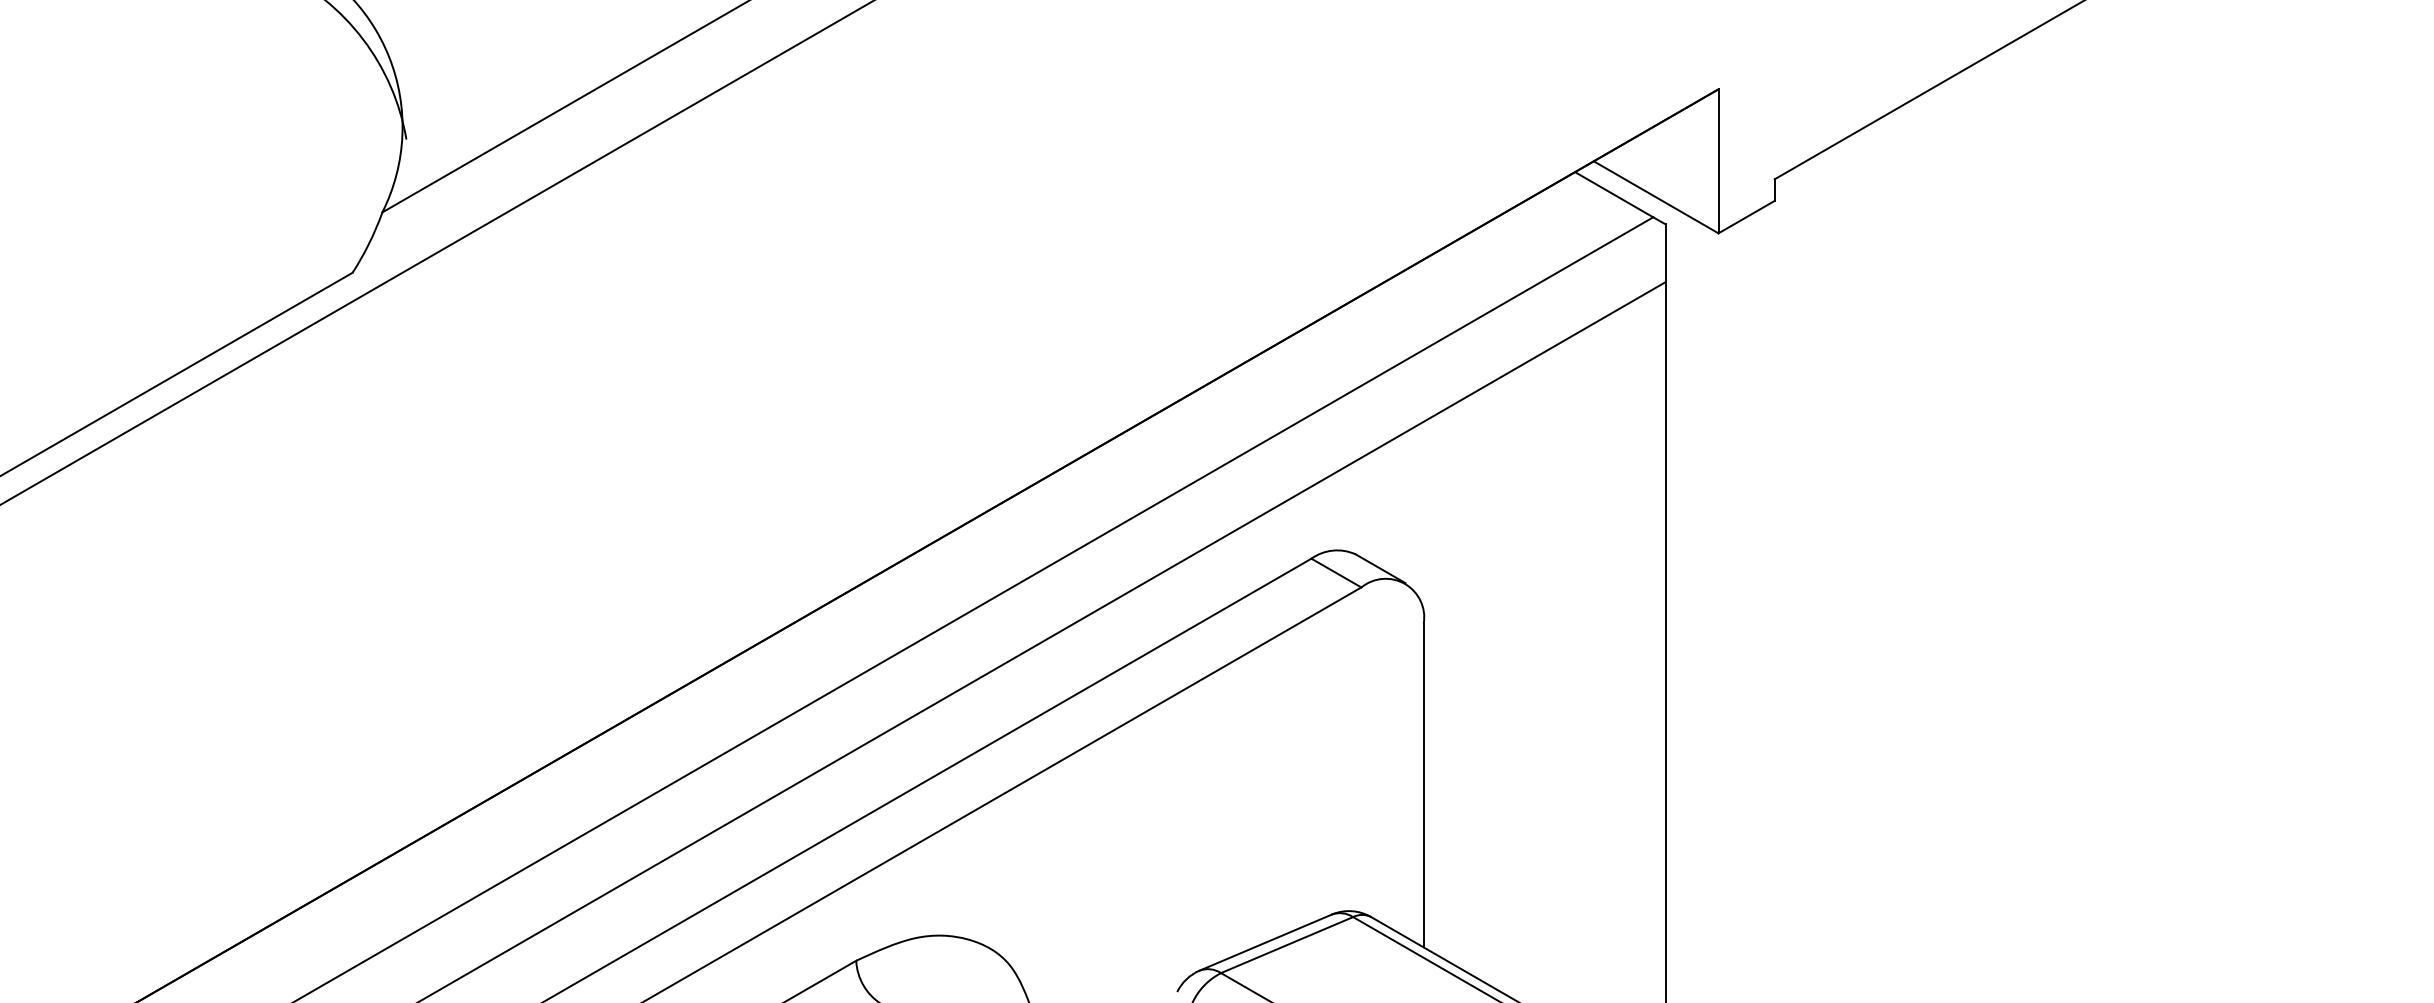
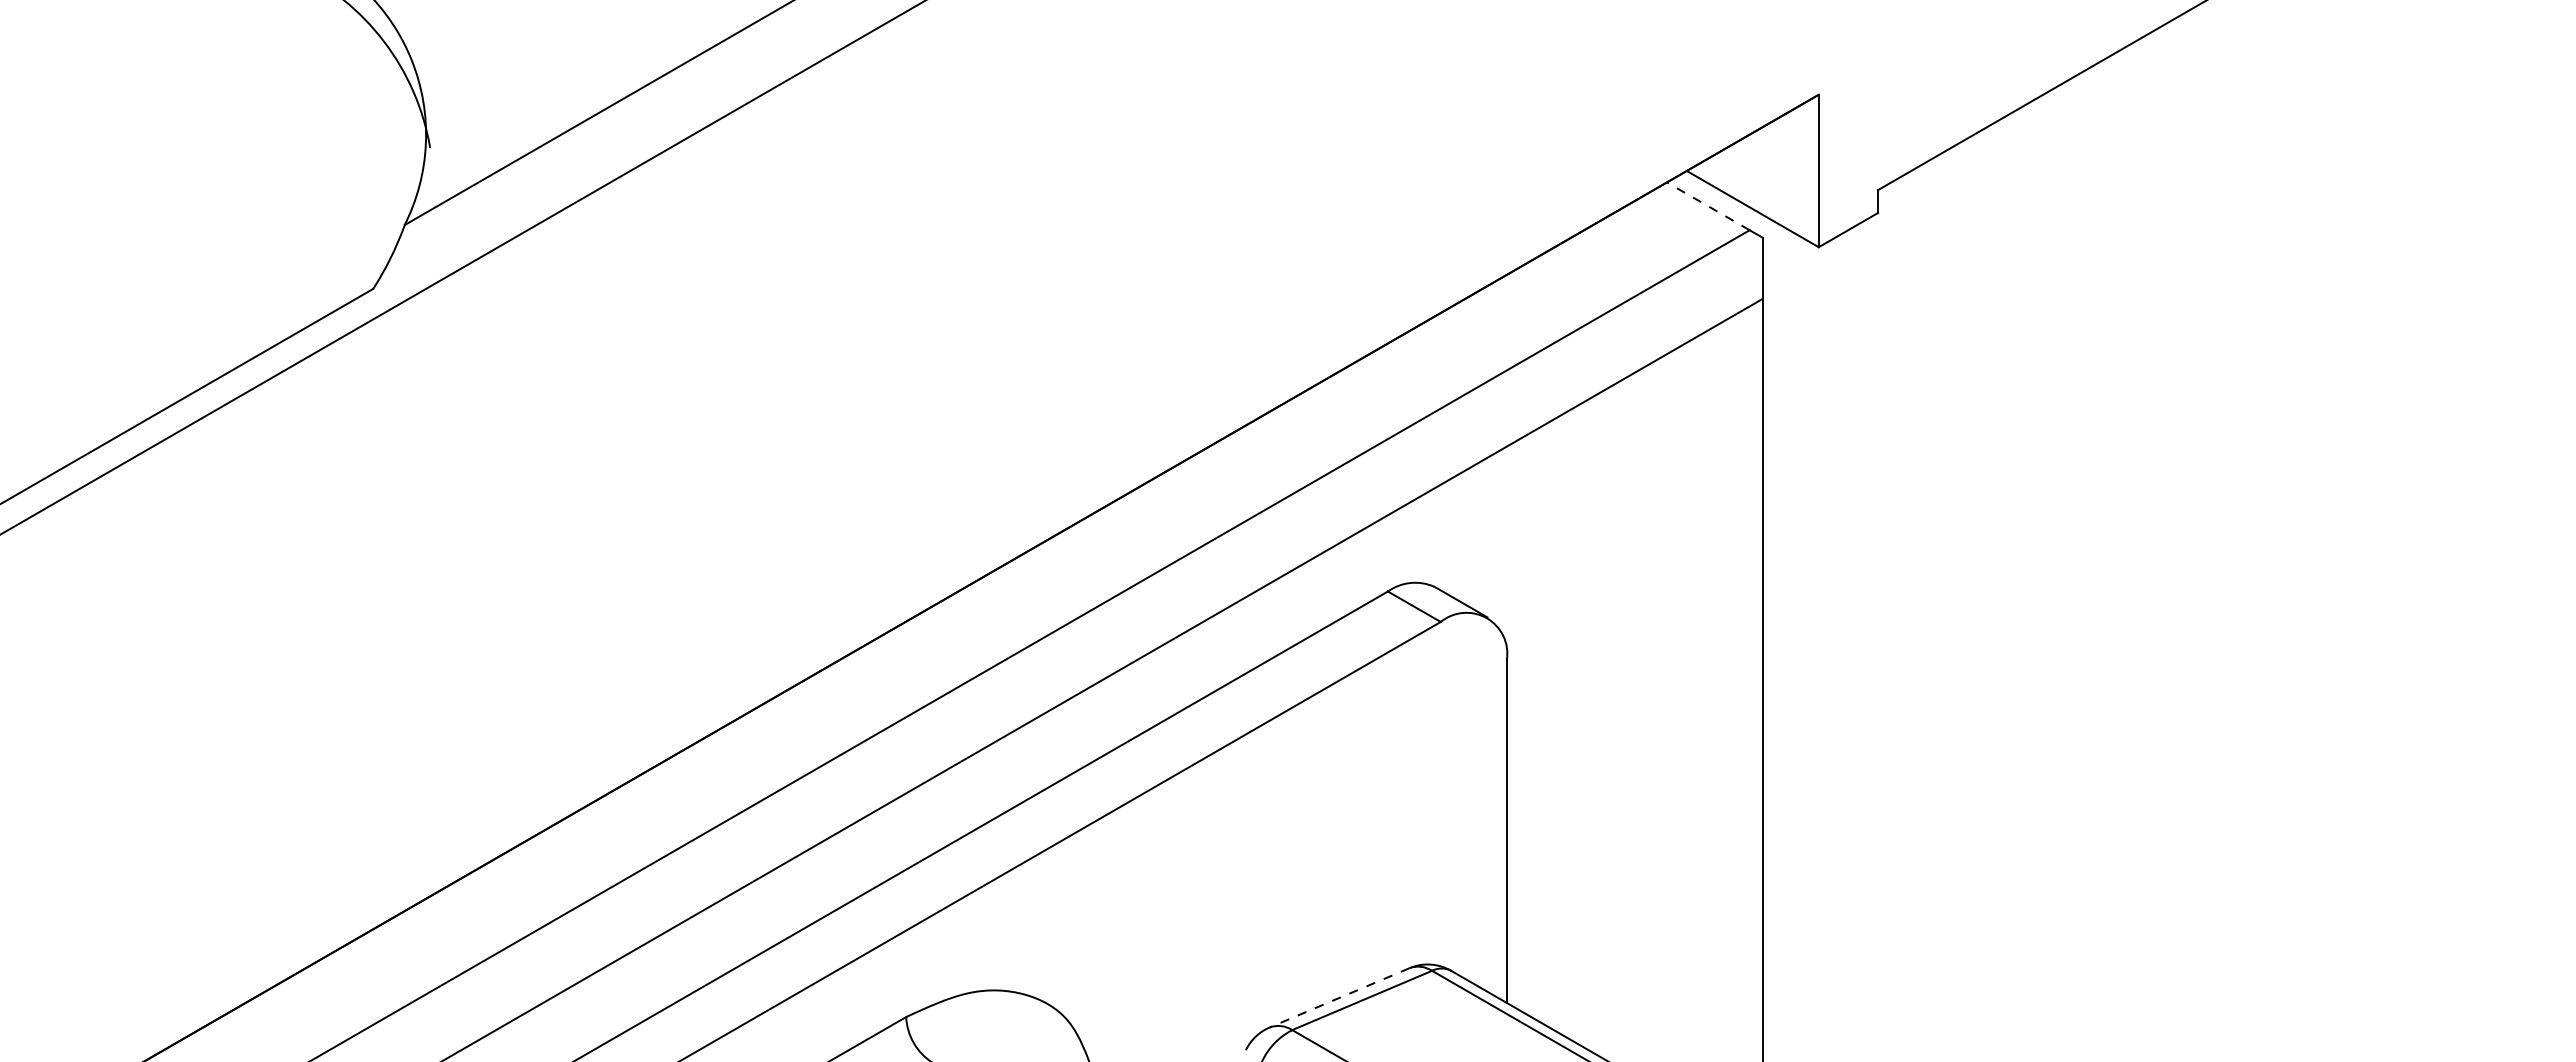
line: (1614, 194) -> (1708, 206), solid -> dashed
line: (1265, 942) -> (1339, 997), solid -> dashed

